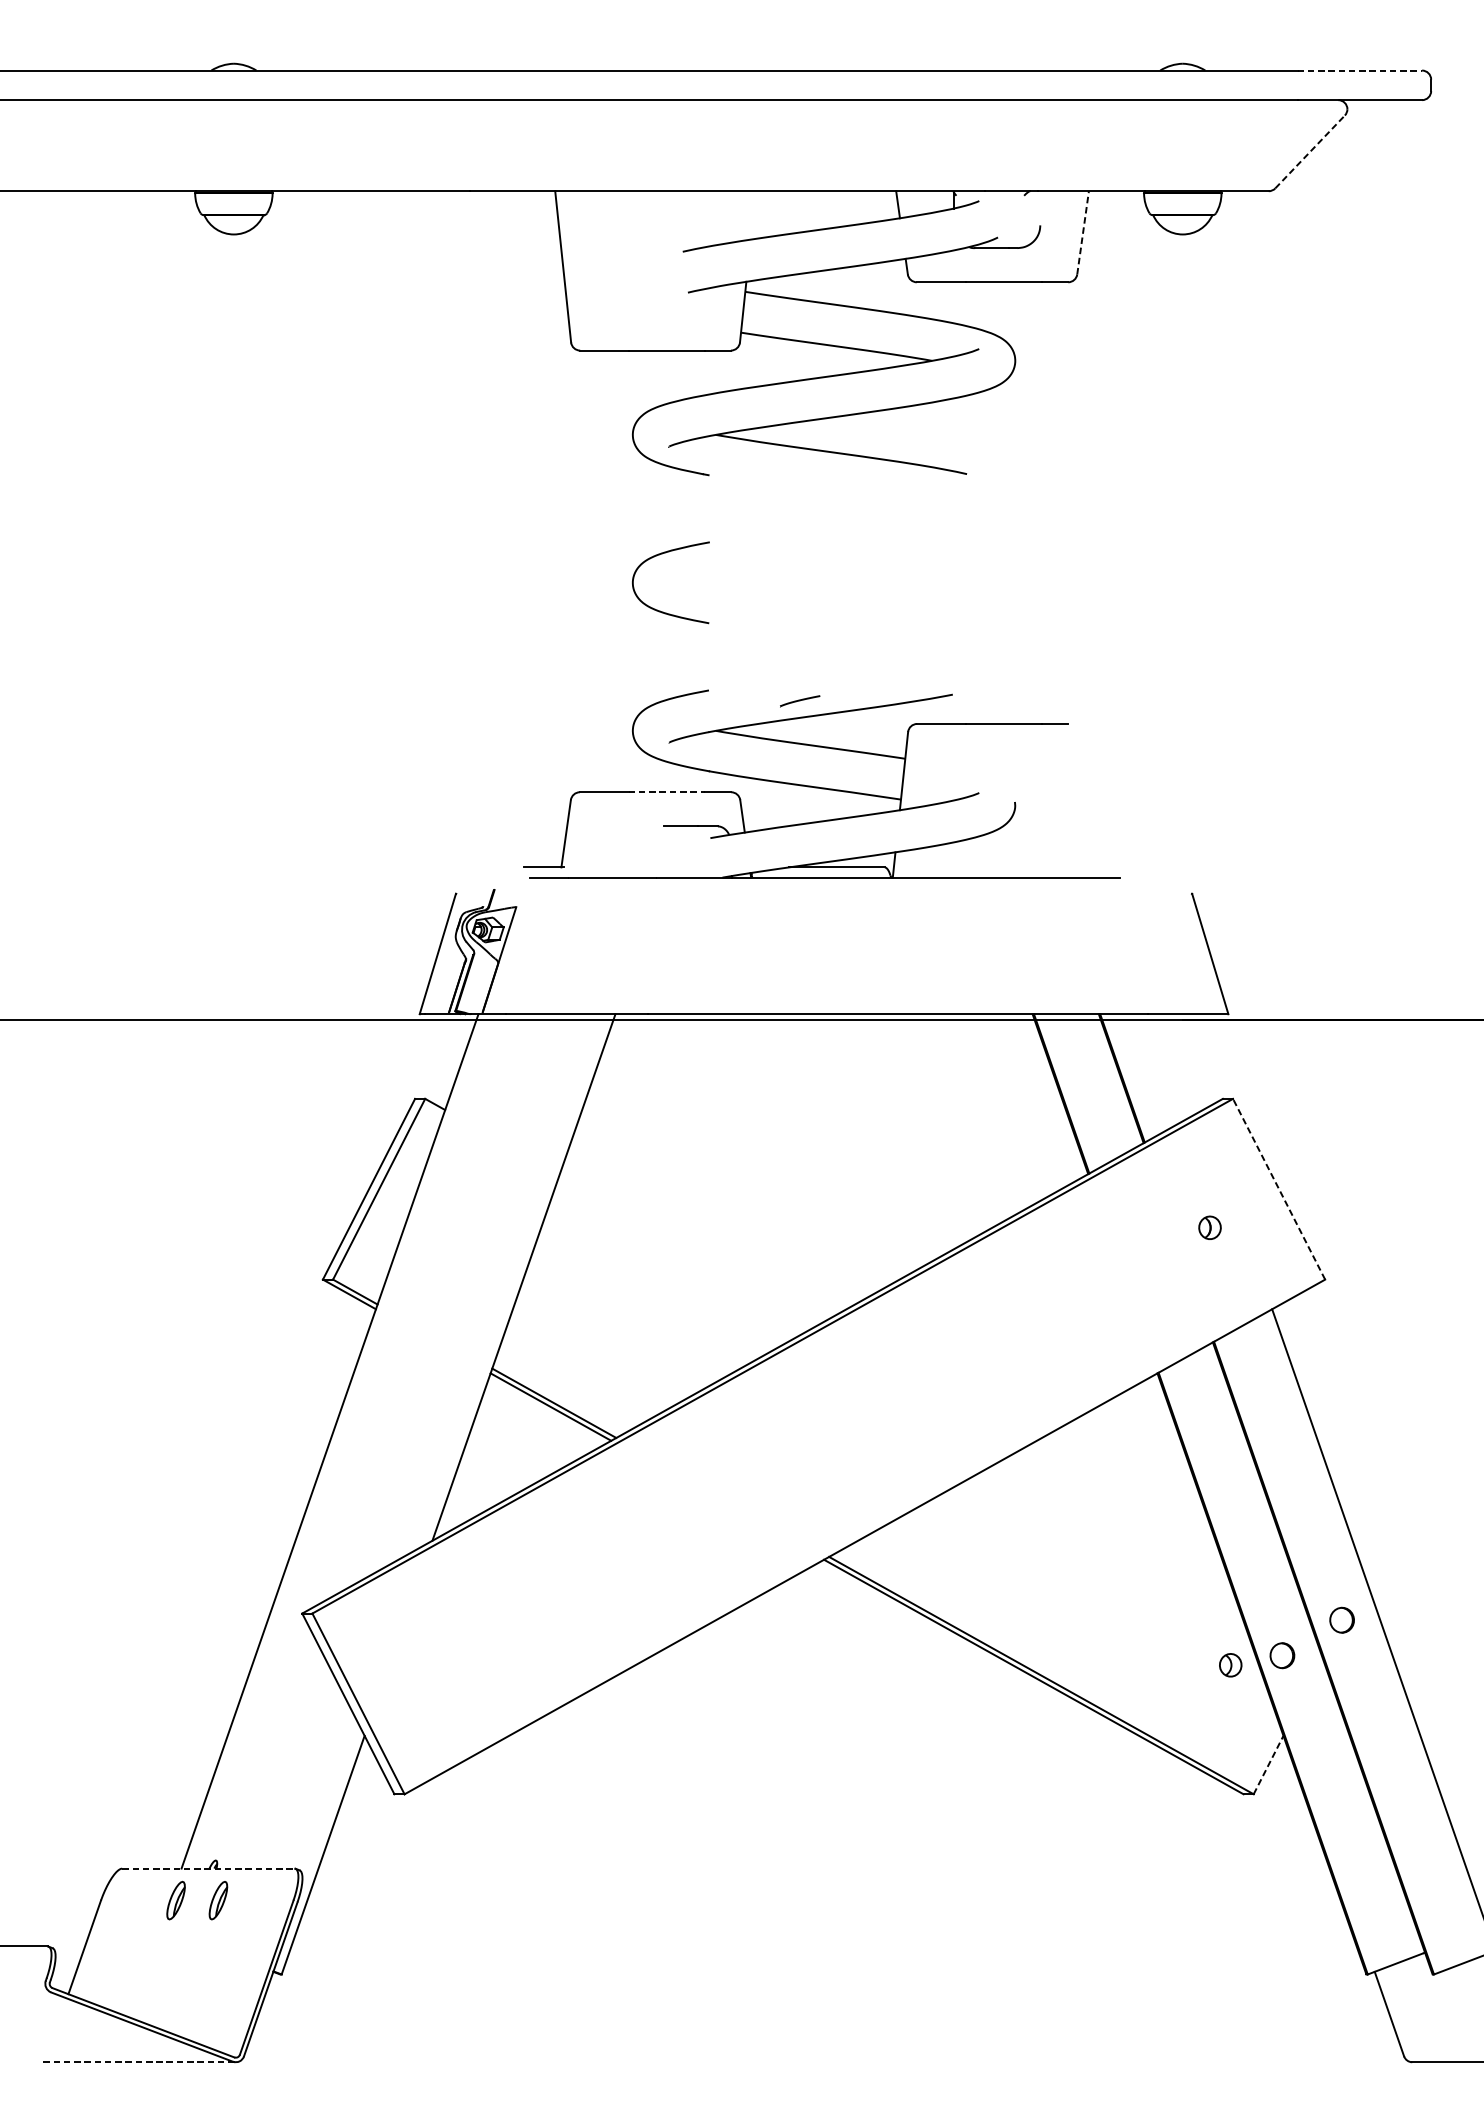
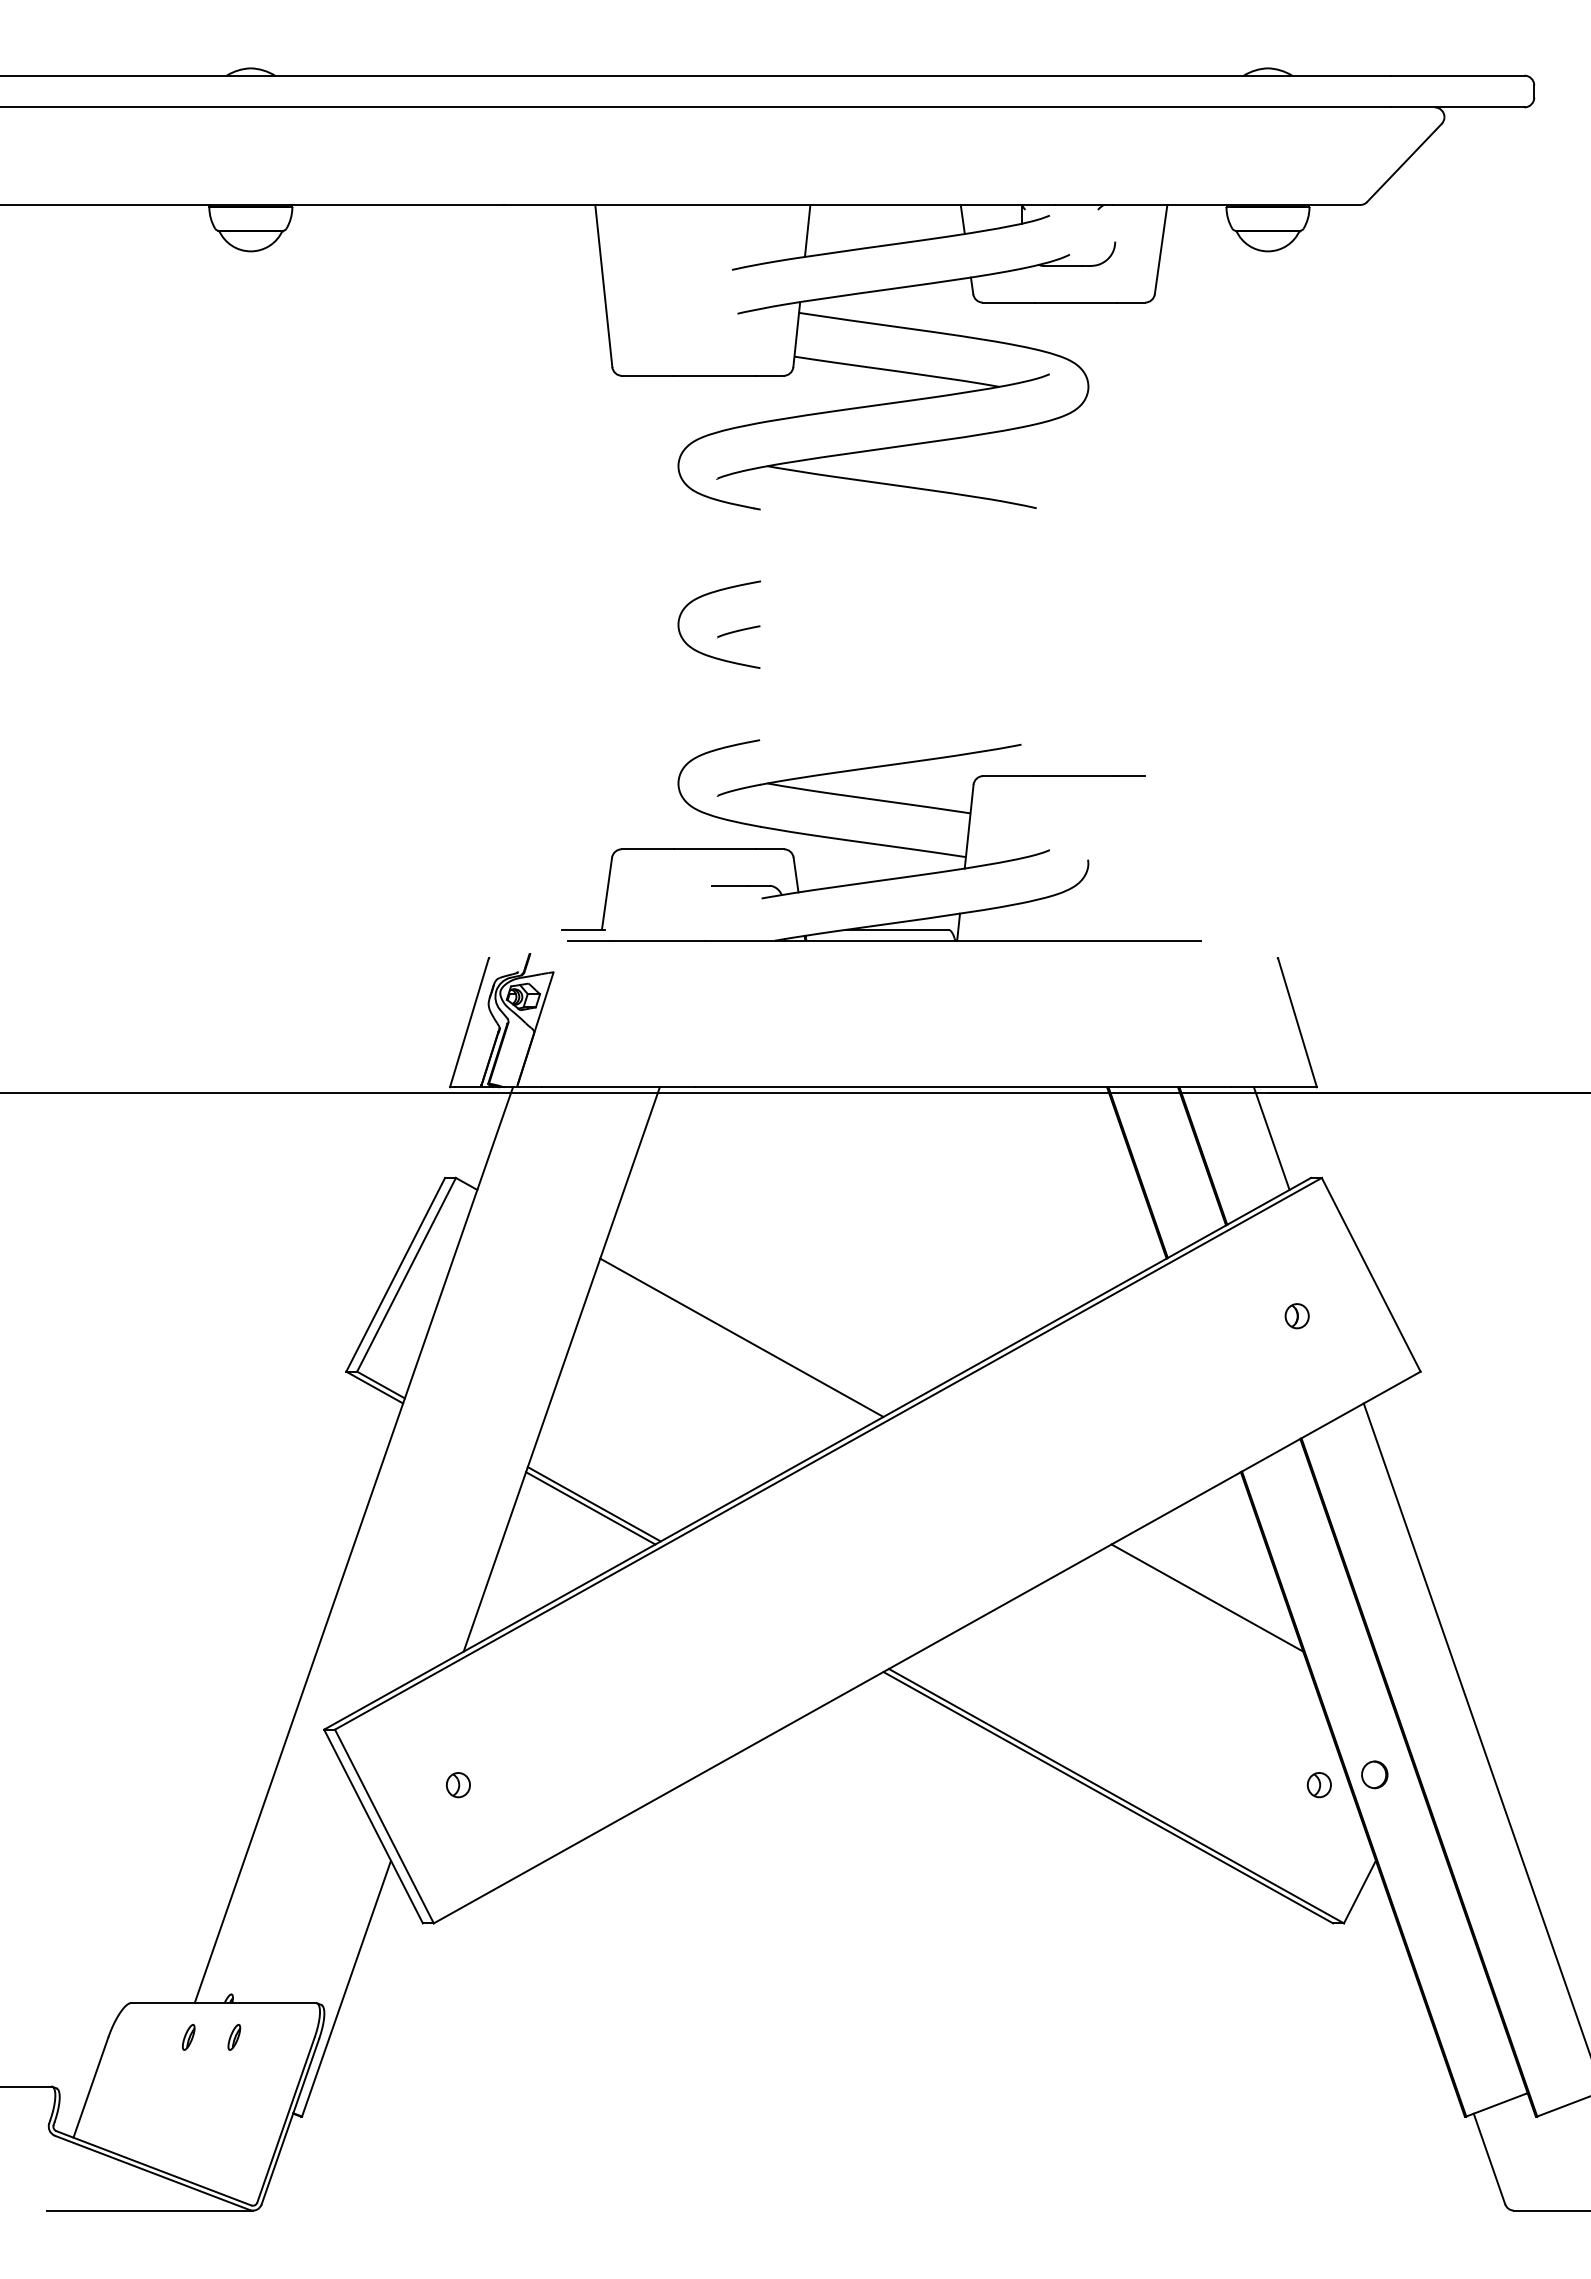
line: (1359, 70) -> (1457, 75), dashed -> solid
line: (1310, 151) -> (1404, 162), dashed -> solid
line: (753, 214) -> (807, 230), added
line: (1083, 232) -> (1161, 249), dashed -> solid
curve: (799, 701) -> (738, 631), moved
line: (666, 792) -> (714, 849), dashed -> solid
line: (1186, 1062) -> (1271, 1138), added
line: (1279, 1188) -> (1371, 1274), dashed -> solid
line: (691, 1247) -> (741, 1337), added
line: (1126, 1490) -> (1207, 1597), added
part: (1341, 1619) -> (1438, 1736), removed
part: (426, 1665) -> (457, 1785), added
line: (1269, 1764) -> (1360, 1891), dashed -> solid
line: (209, 1869) -> (224, 2003), dashed -> solid
part: (175, 1900) -> (188, 2037), size x0.62
part: (218, 1900) -> (234, 2037), size x0.62
line: (140, 2062) -> (150, 2210), dashed -> solid

